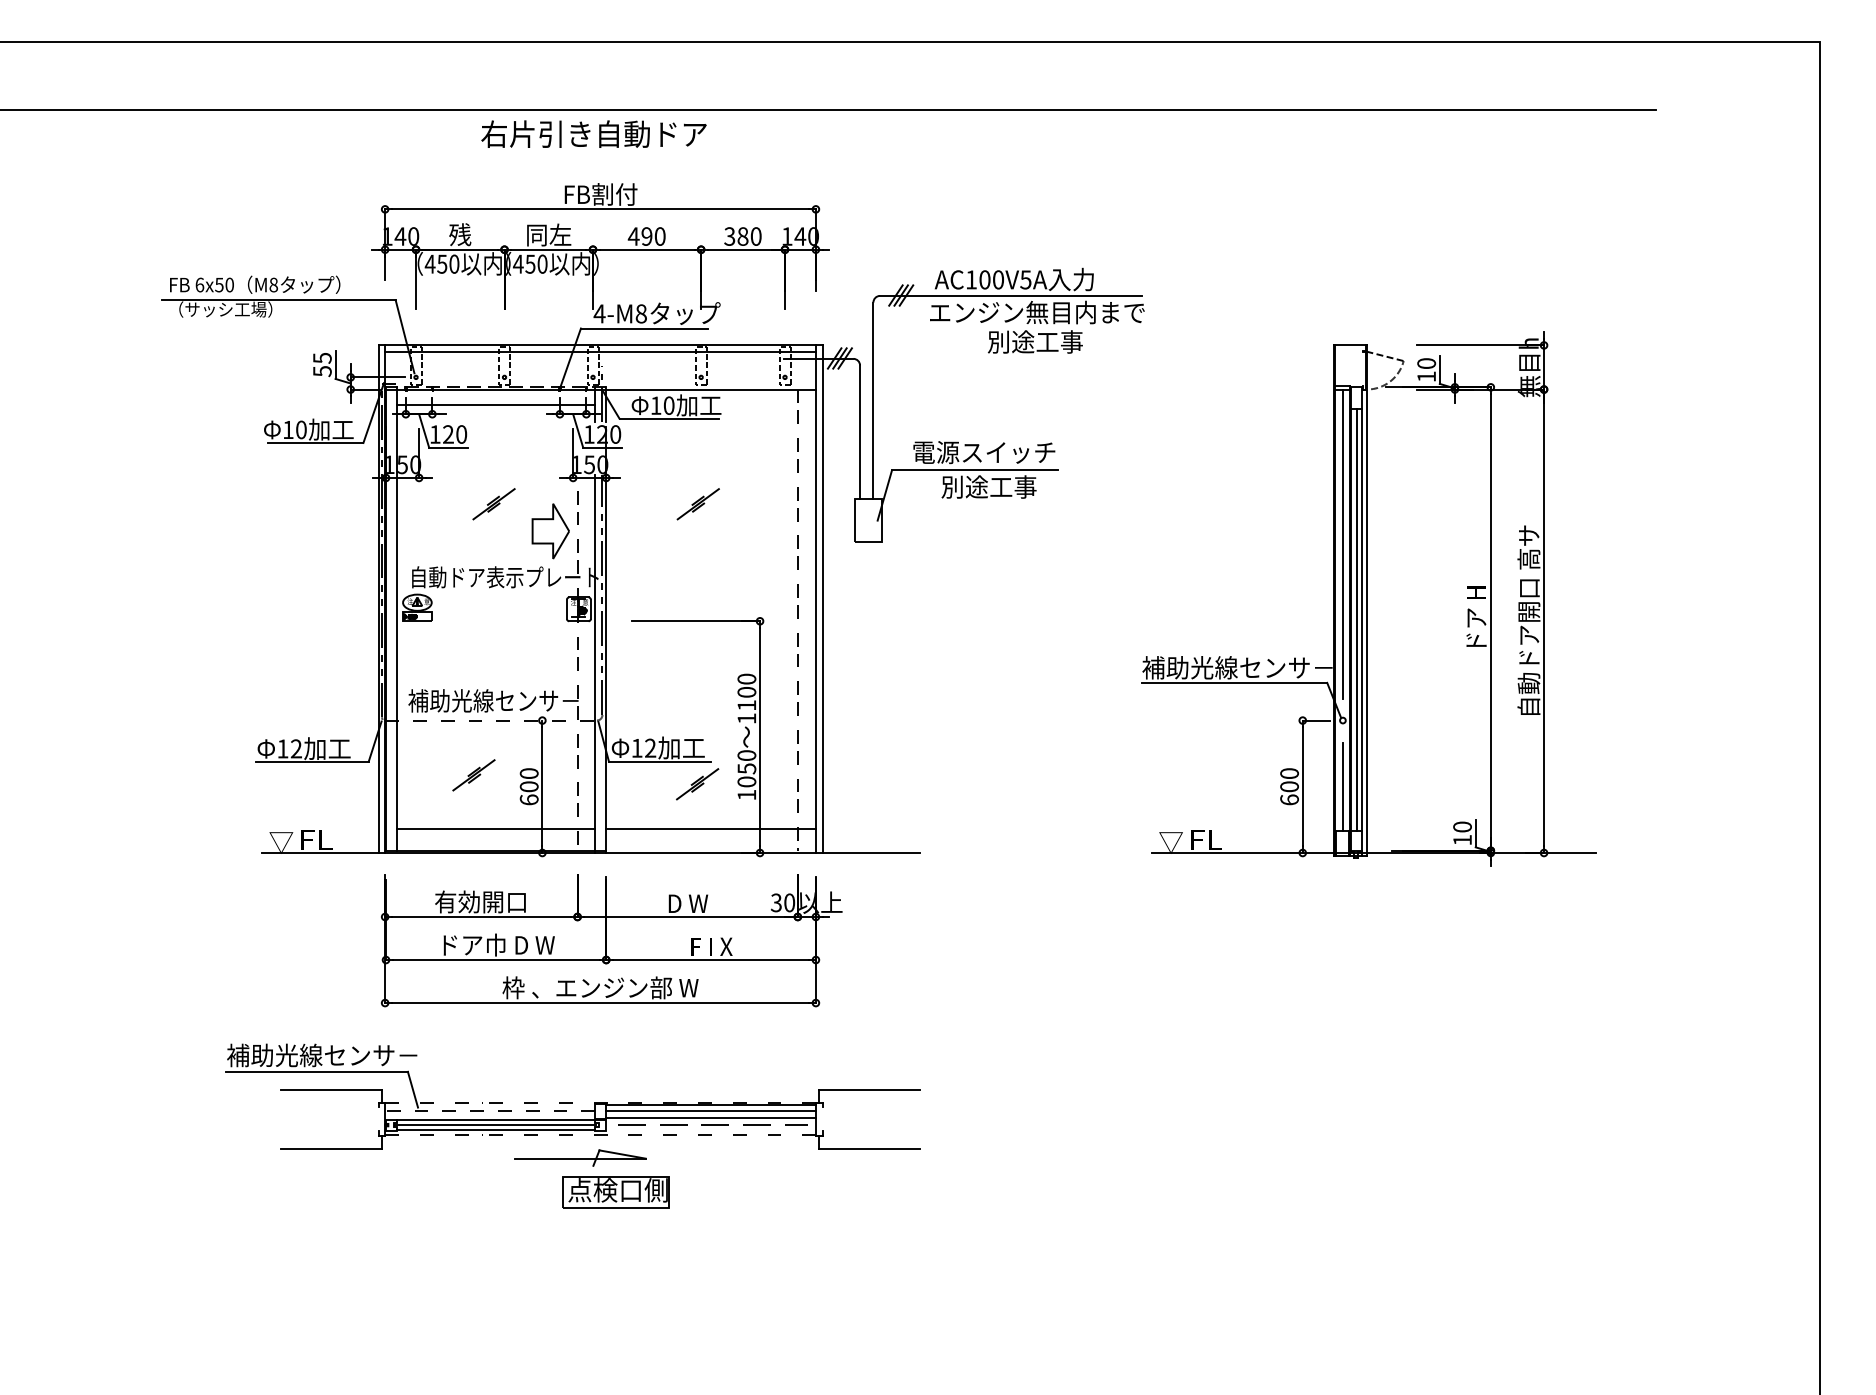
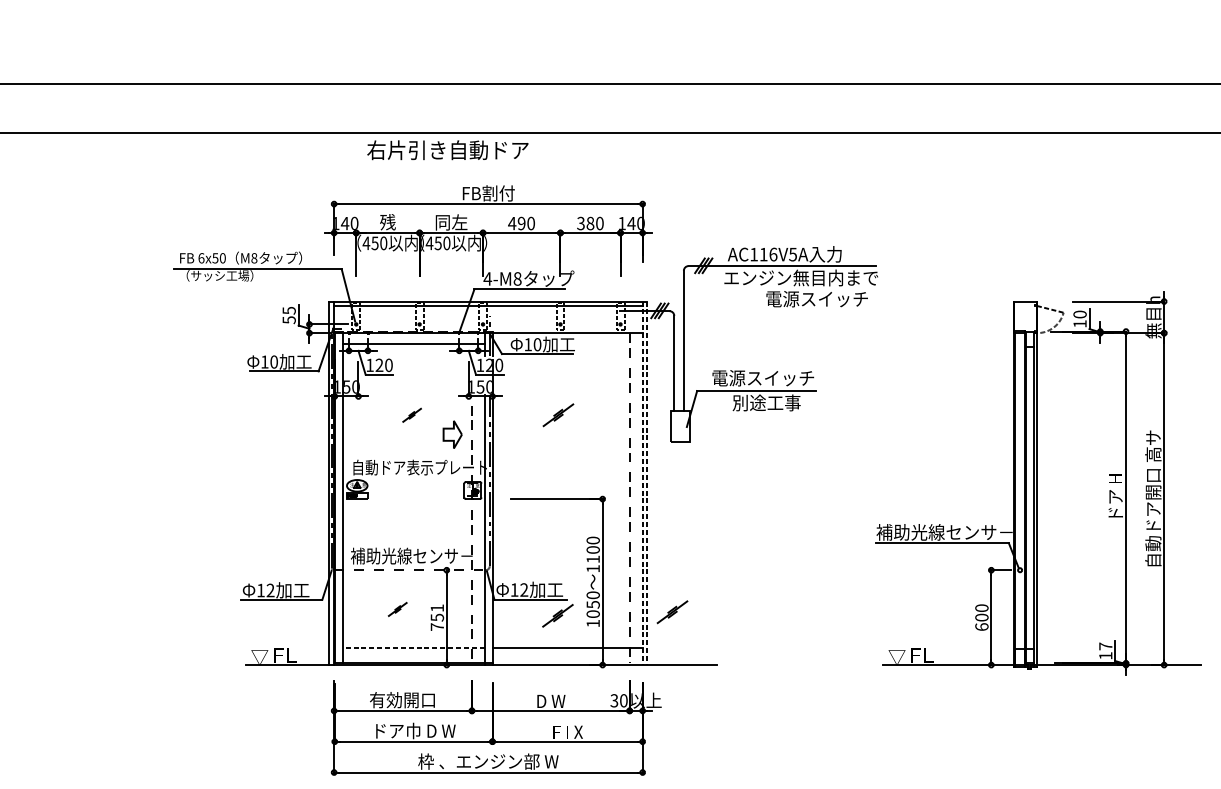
text: (593, 133) -> (447, 149), moved
text: (991, 279) -> (768, 254), AC100V5A -> AC116V5A
text: (1058, 341) -> (816, 298), 別途工事 -> 電源スイッチ
part: (493, 504) -> (411, 415), size x0.6
part: (550, 531) -> (452, 434), size x0.7
line: (1342, 543) -> (1019, 443), removed
line: (815, 599) -> (642, 483), solid -> dashed
line: (822, 599) -> (647, 483), solid -> dashed
line: (1356, 619) -> (1029, 497), removed
part: (473, 775) -> (397, 609), size x0.6
part: (857, 779) -> (672, 612), added
text: (528, 786) -> (436, 617), 600 -> 751
line: (1342, 786) -> (1019, 617), removed
text: (1462, 826) -> (1105, 646), 10 -> 17
line: (495, 828) -> (413, 647), solid -> dashed

